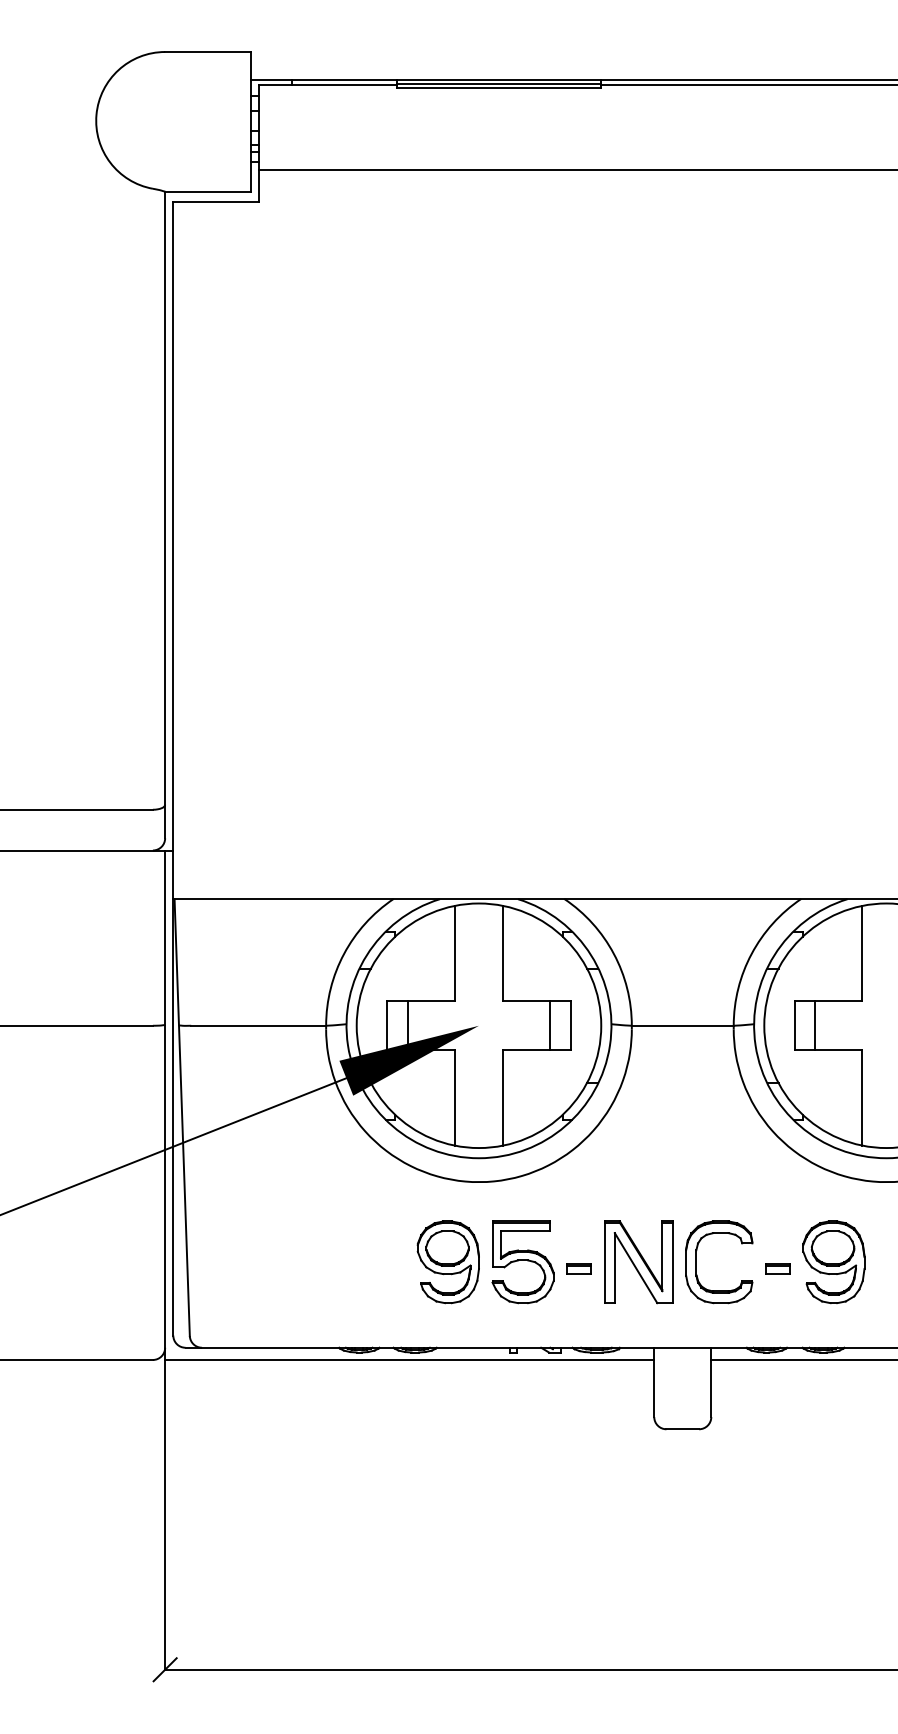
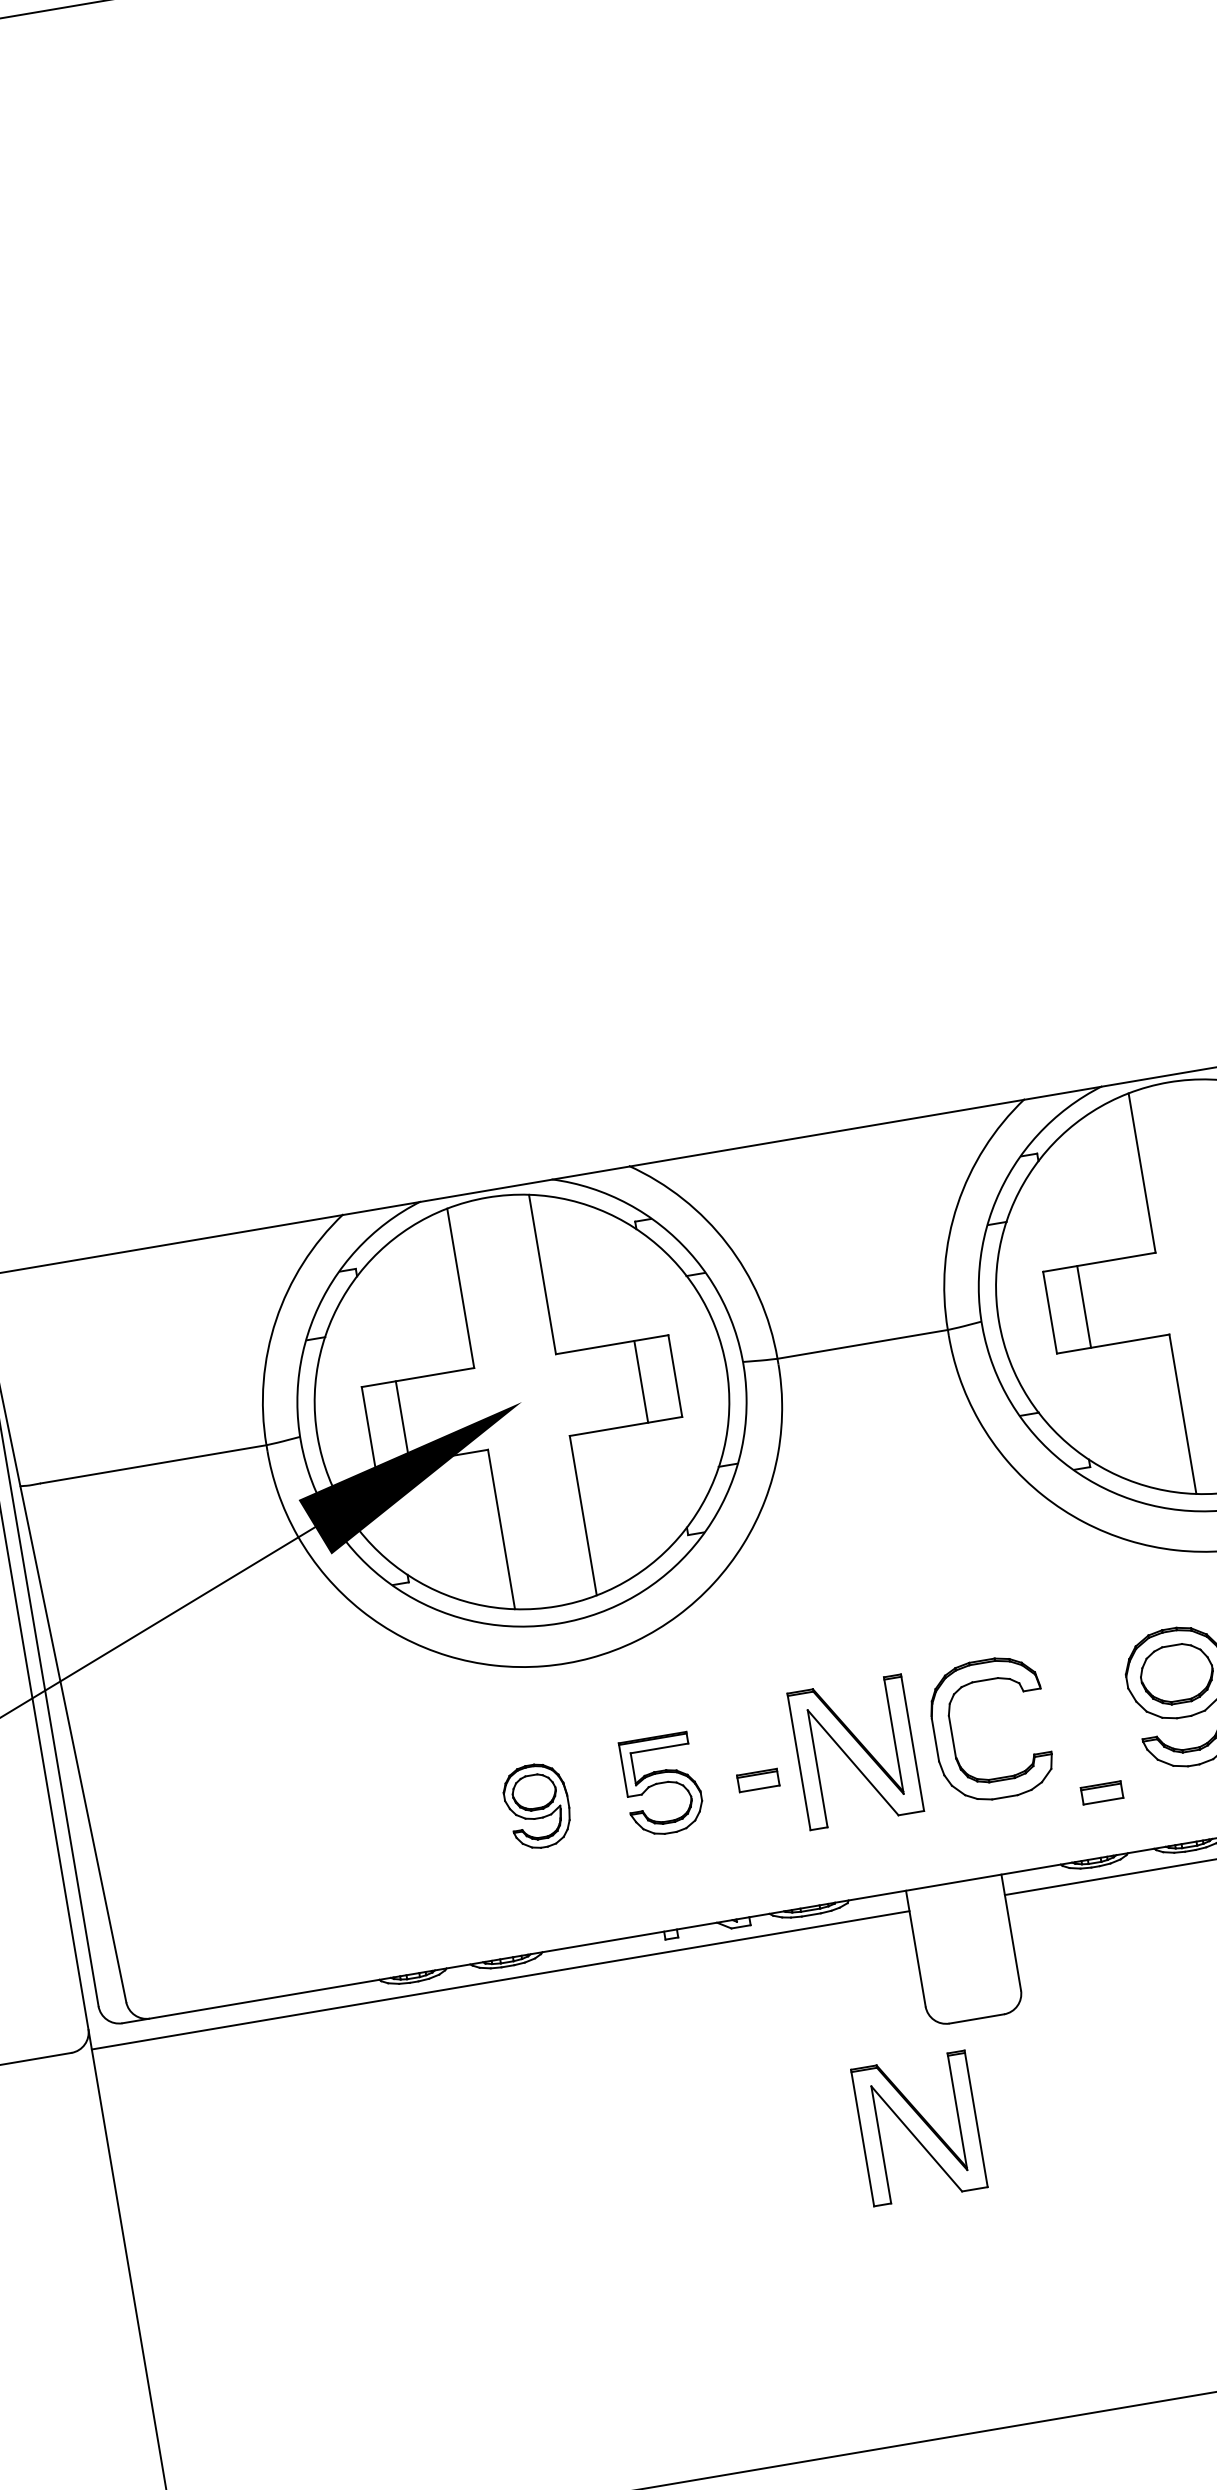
part: (447, 1262) -> (536, 1806), size x0.6
part: (522, 1262) -> (661, 1785), size x0.7
part: (777, 1268) -> (1101, 1791), moved
part: (638, 1487) -> (919, 2128), added

